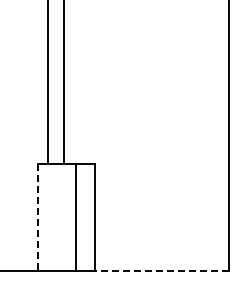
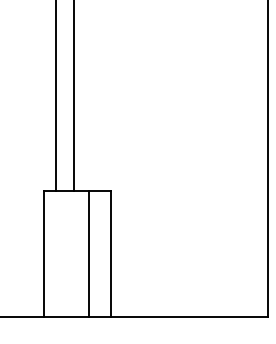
line: (37, 217) -> (43, 253), dashed -> solid
line: (161, 271) -> (188, 316), dashed -> solid

